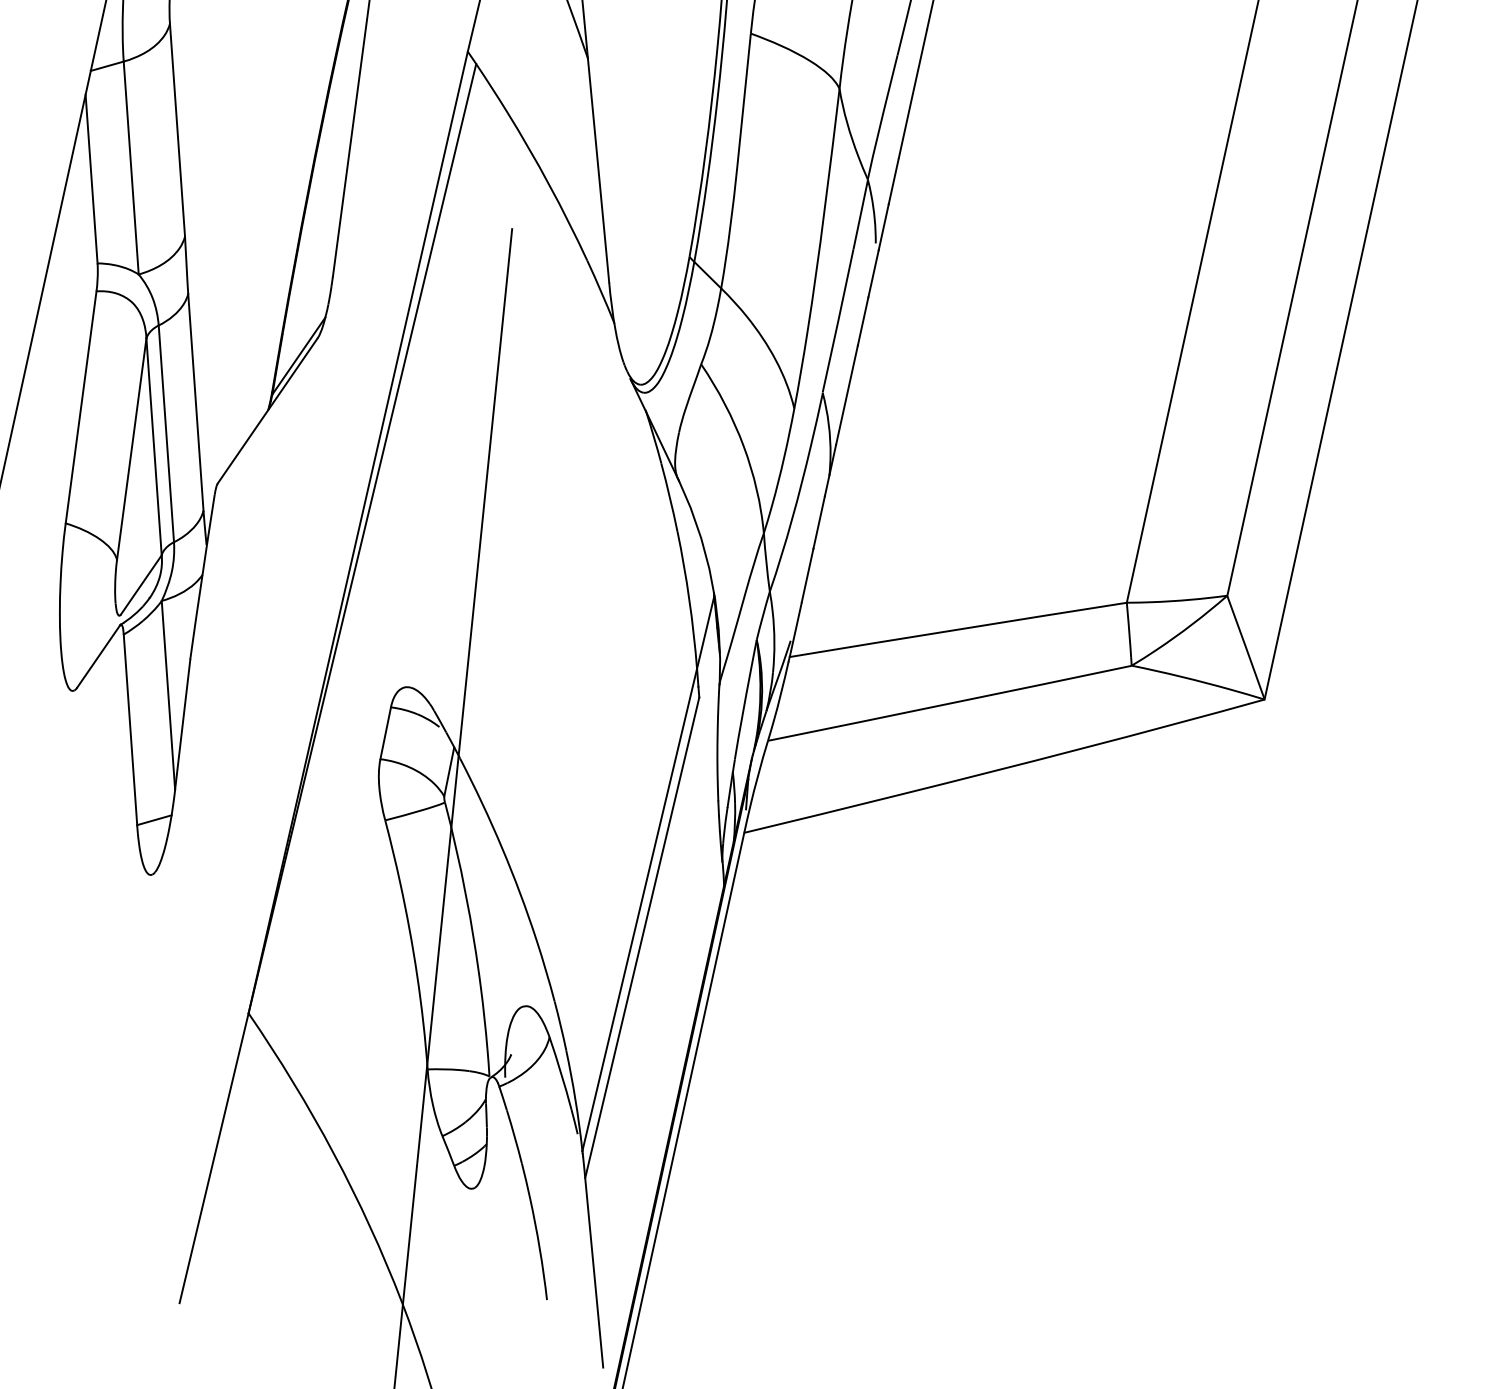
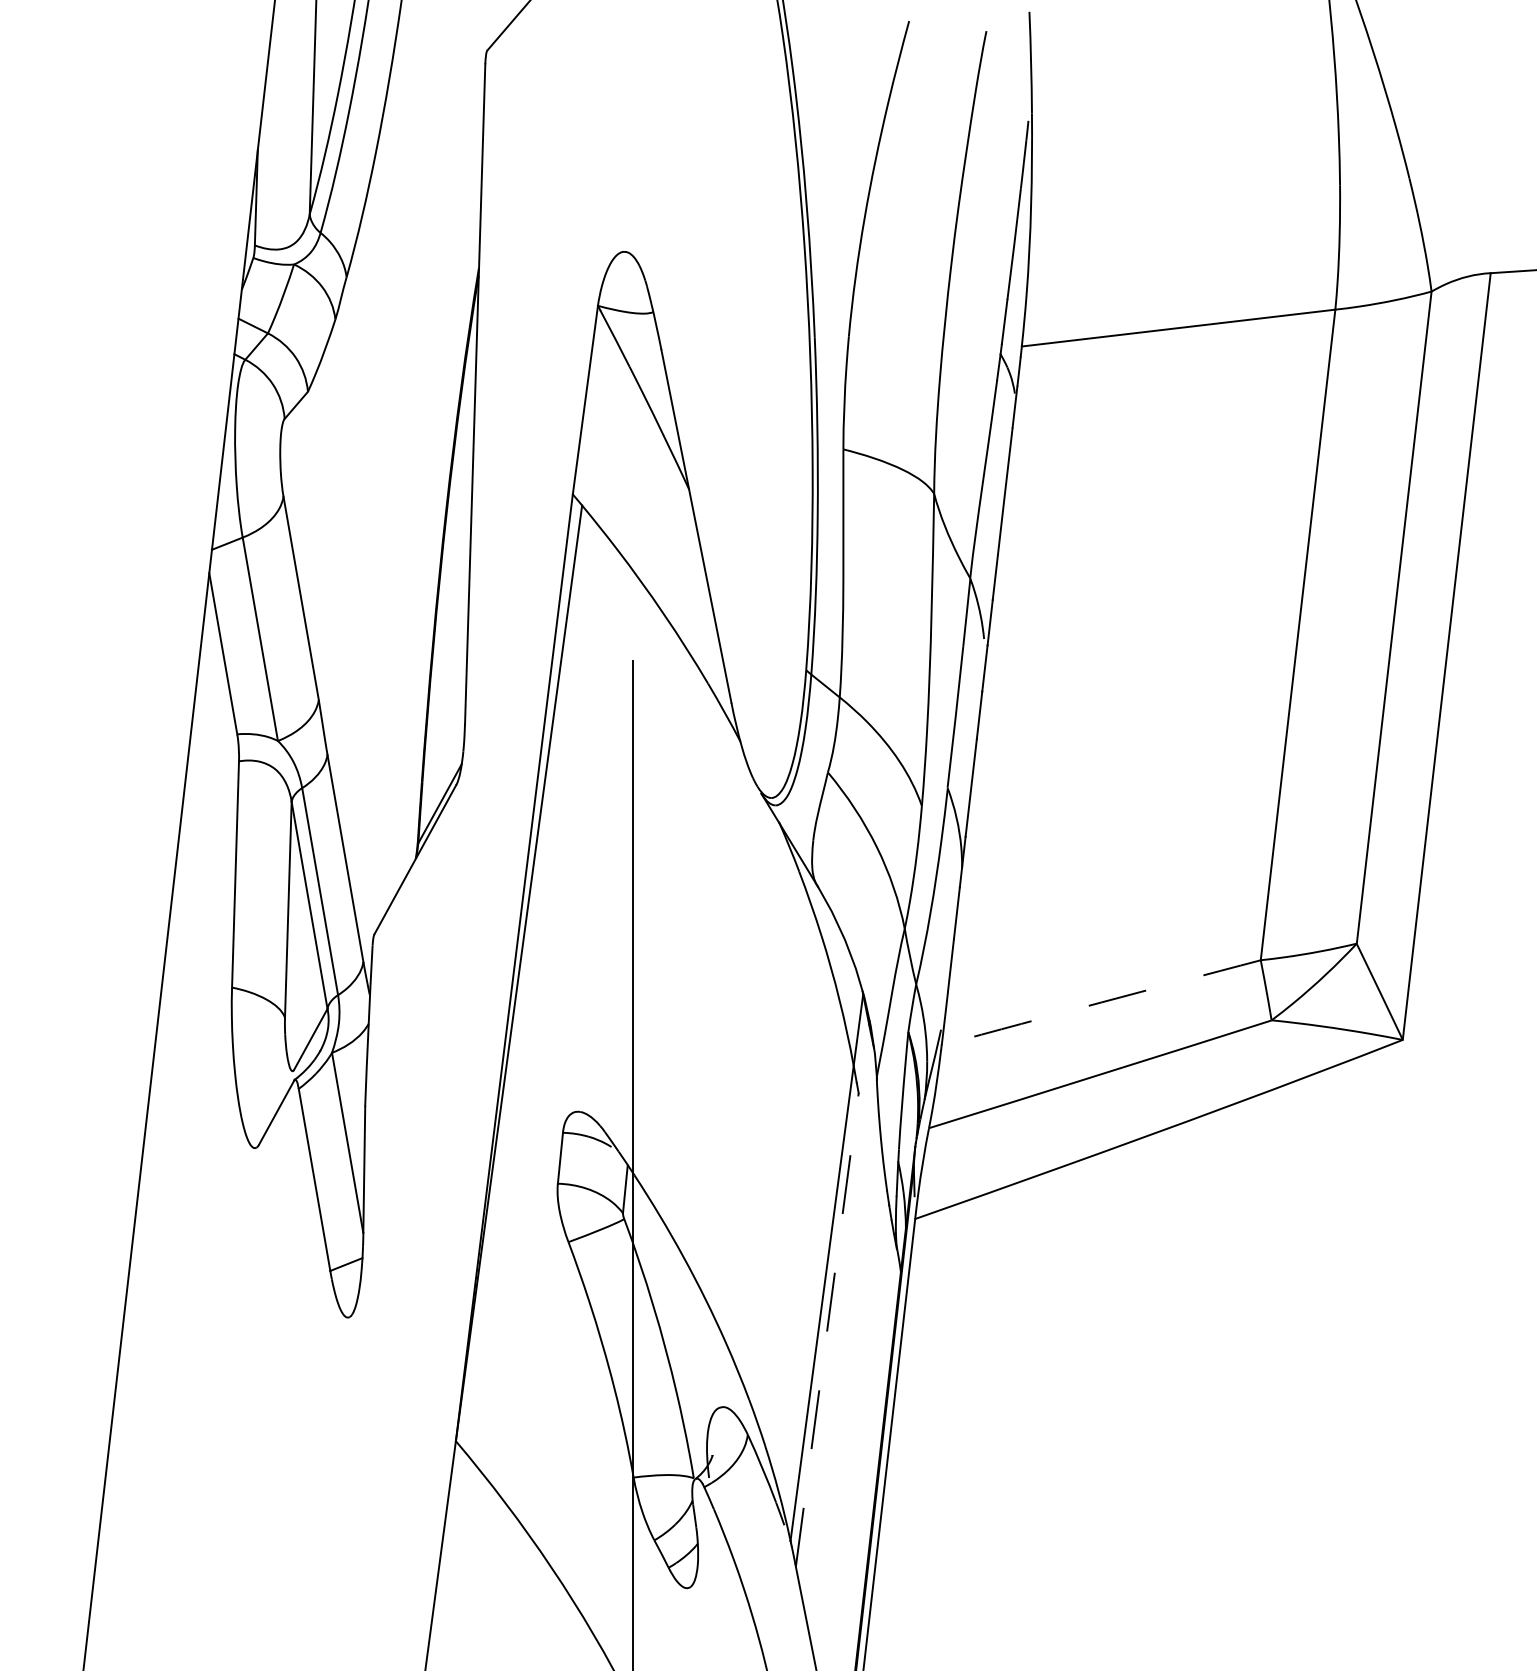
arc: (958, 629) -> (1101, 1002), solid -> dashed
line: (642, 937) -> (827, 1329), solid -> dashed

